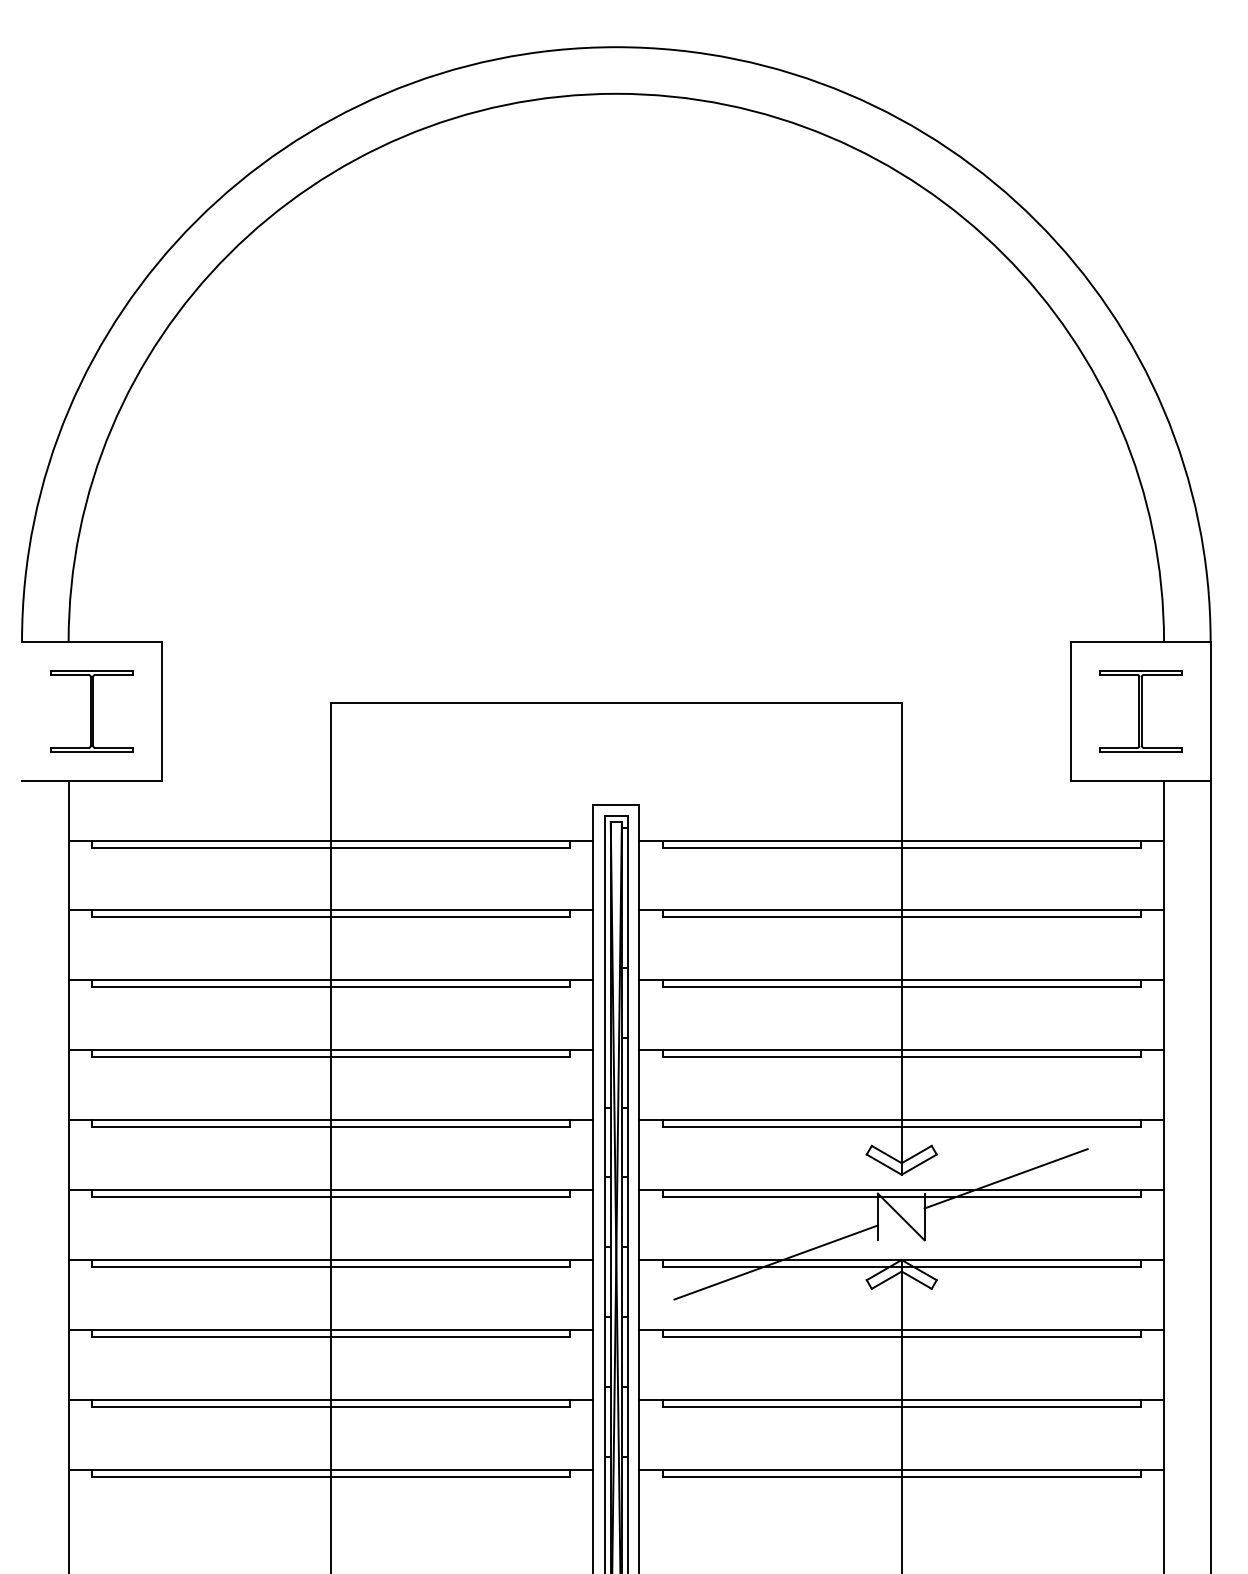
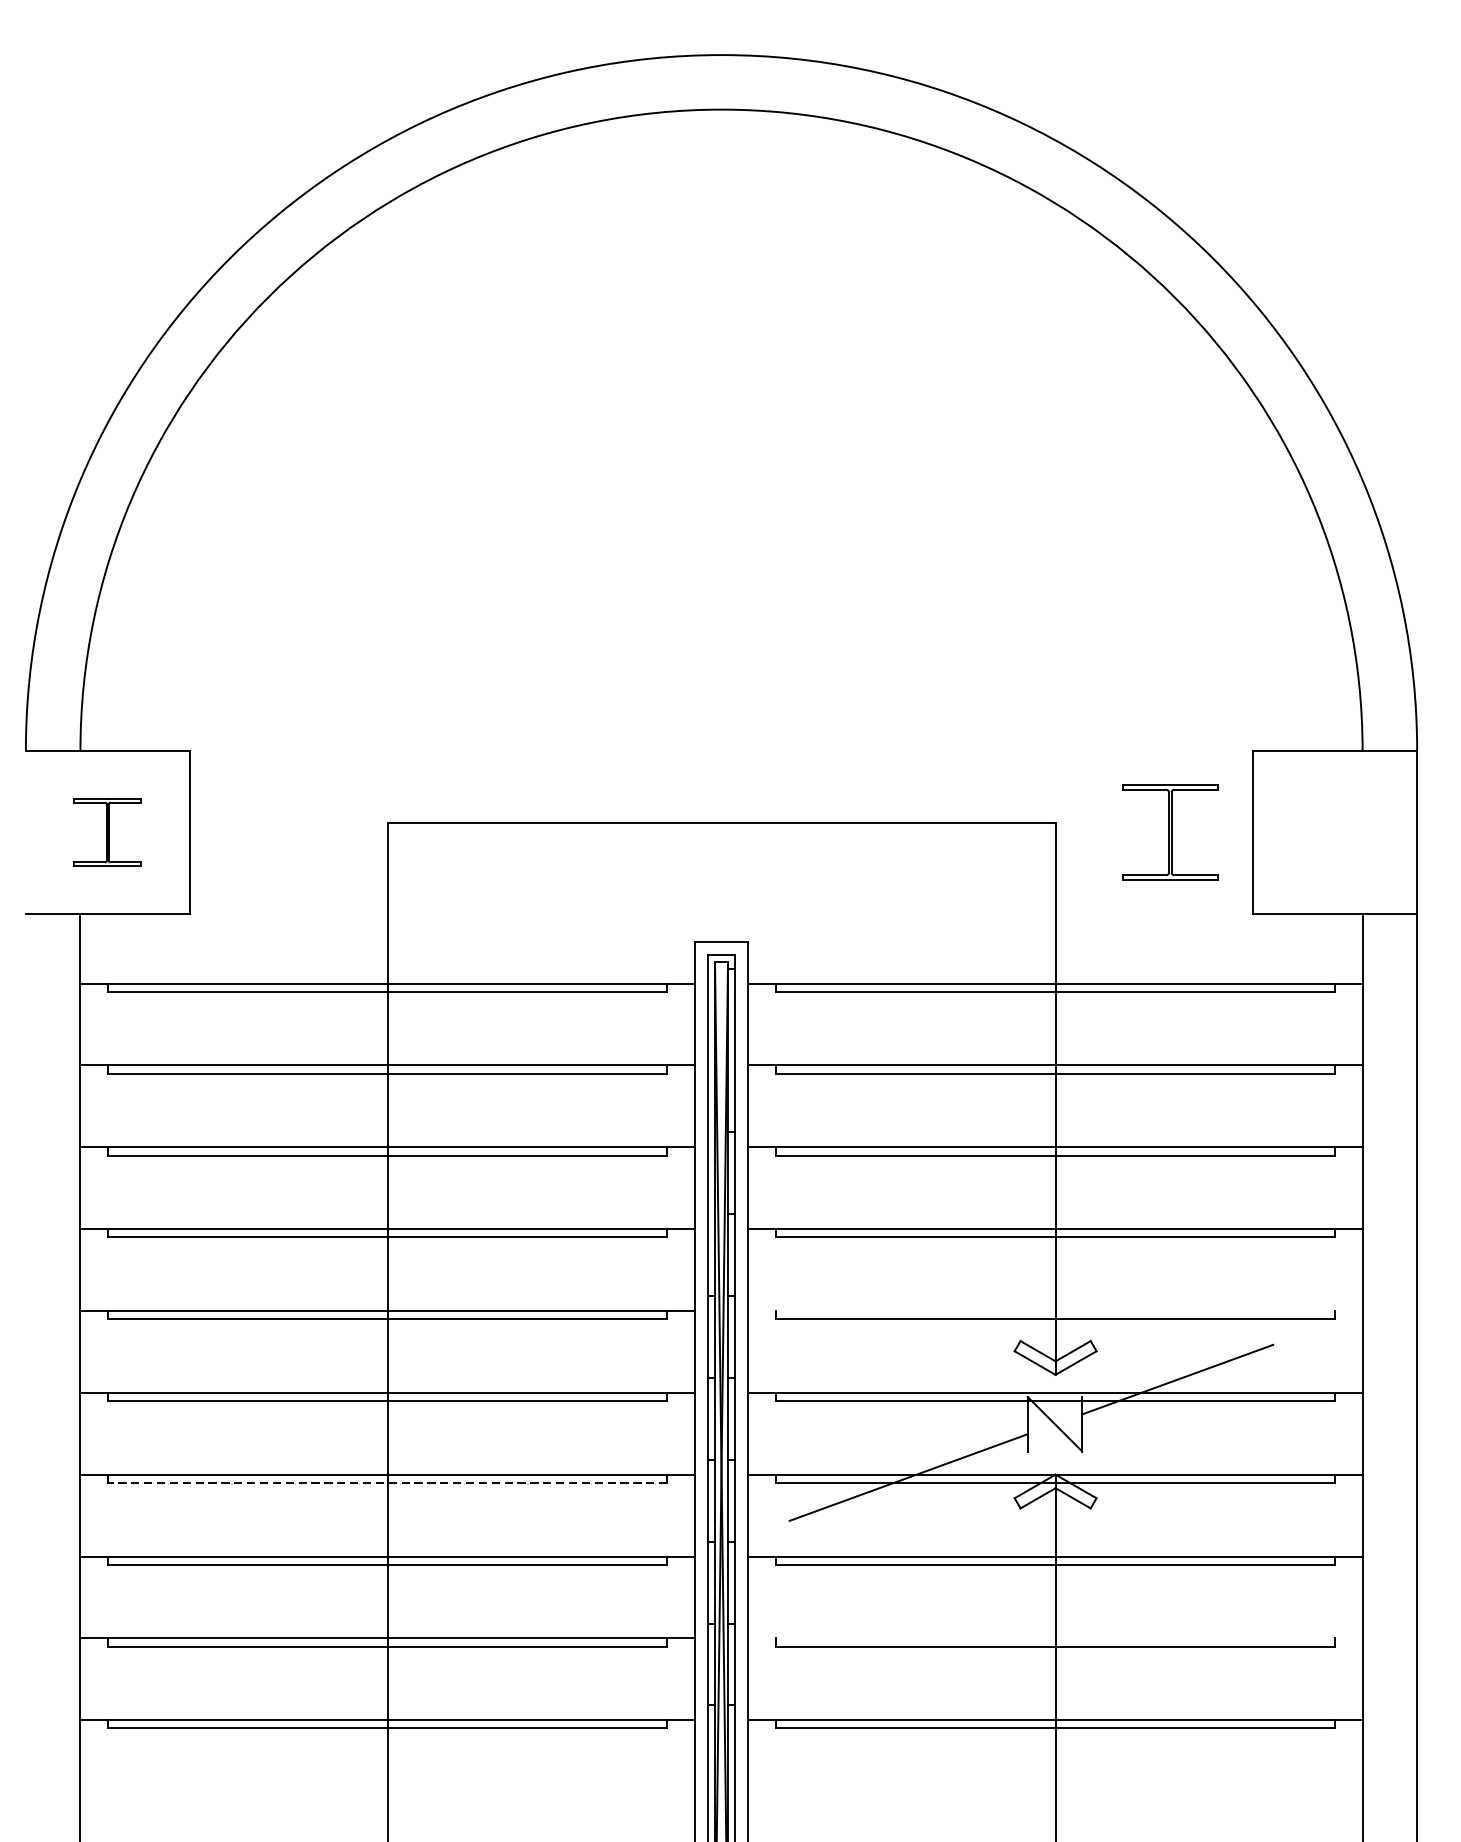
part: (91, 711) -> (107, 832), size x0.7
part: (1140, 711) -> (1170, 832), moved
line: (901, 1120) -> (1055, 1311), removed
line: (330, 1267) -> (386, 1483), solid -> dashed
line: (901, 1399) -> (1055, 1637), removed

